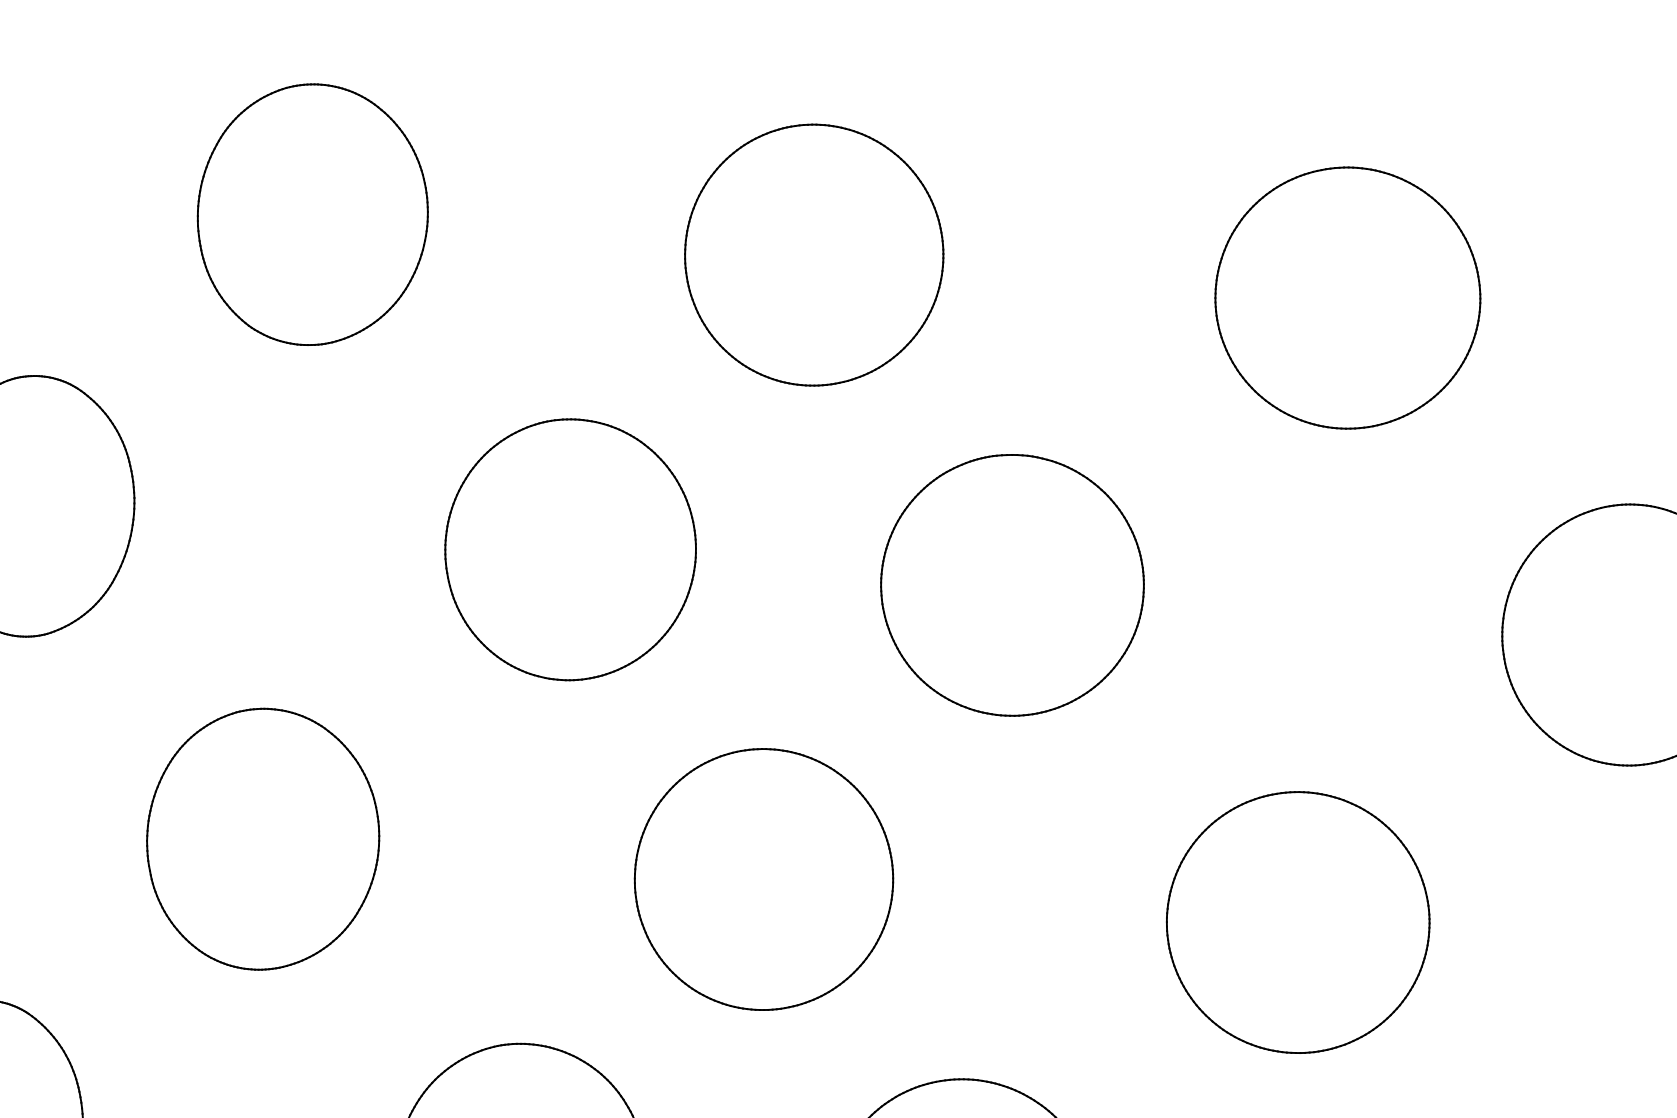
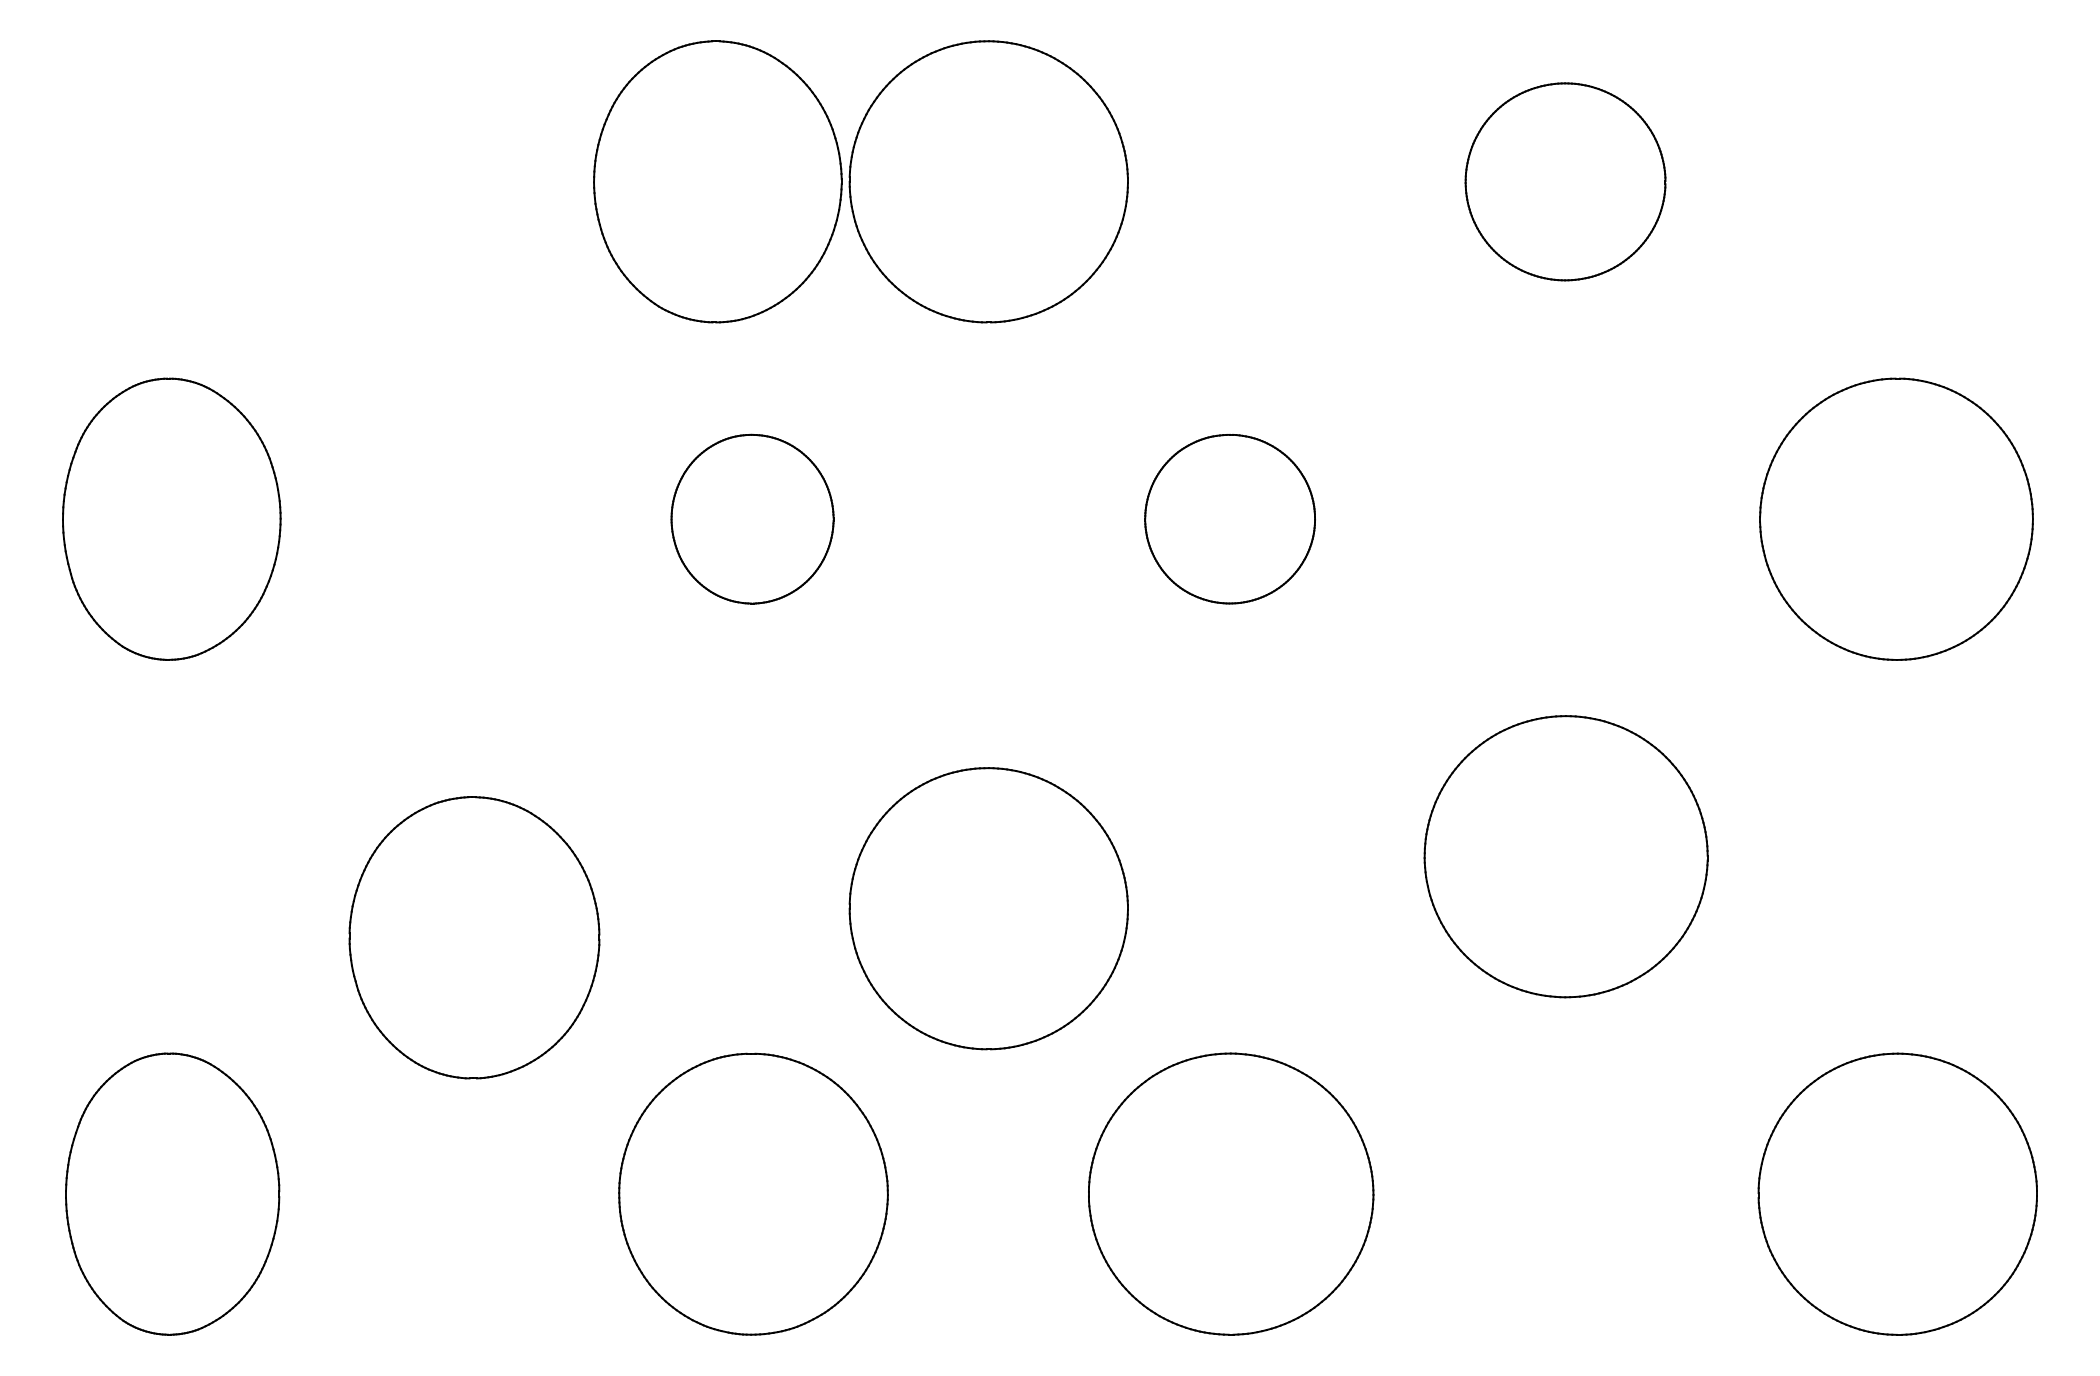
part: (312, 214) -> (717, 181), moved
part: (1347, 297) -> (1565, 181), size x0.7
part: (570, 549) -> (752, 518), size x0.6
part: (1011, 584) -> (1229, 518), size x0.6
part: (263, 839) -> (474, 937), moved
part: (763, 879) -> (988, 908), moved

